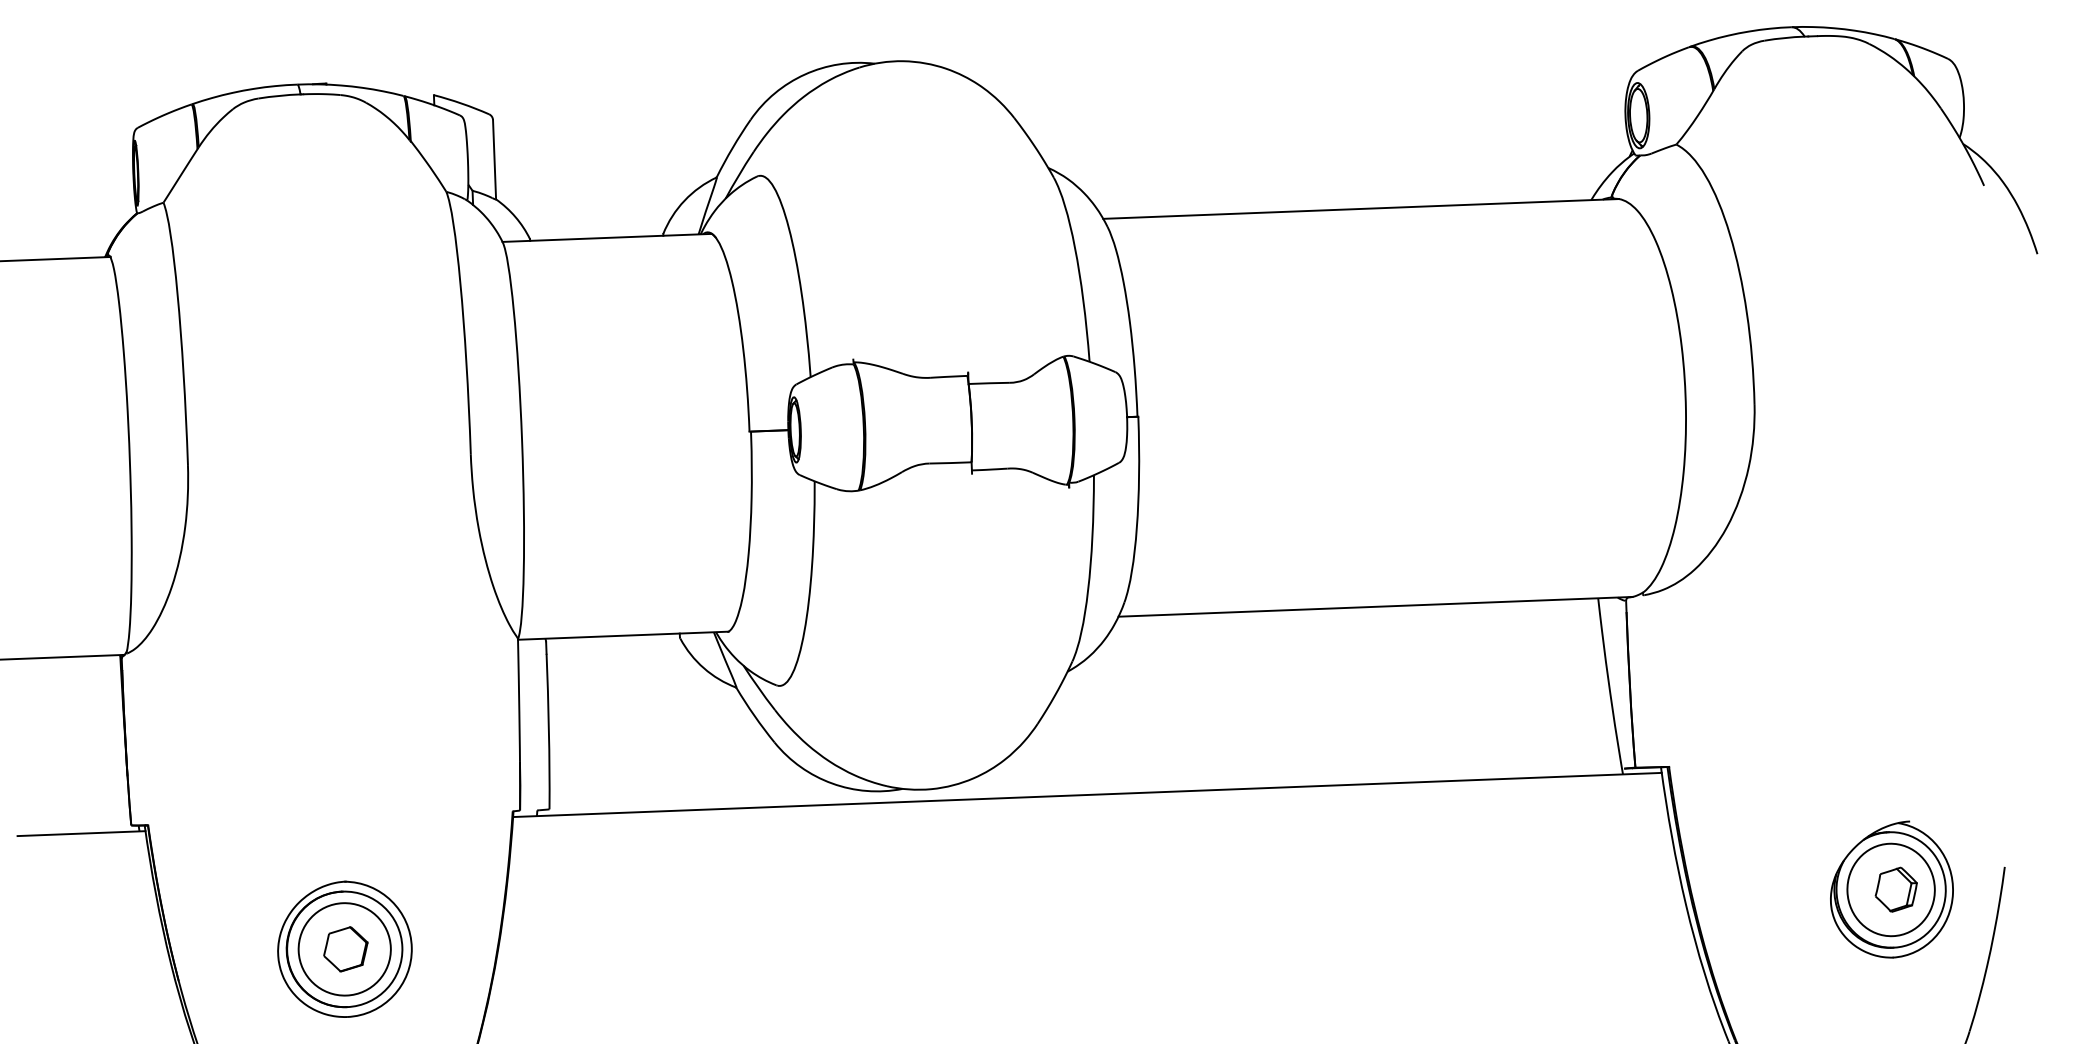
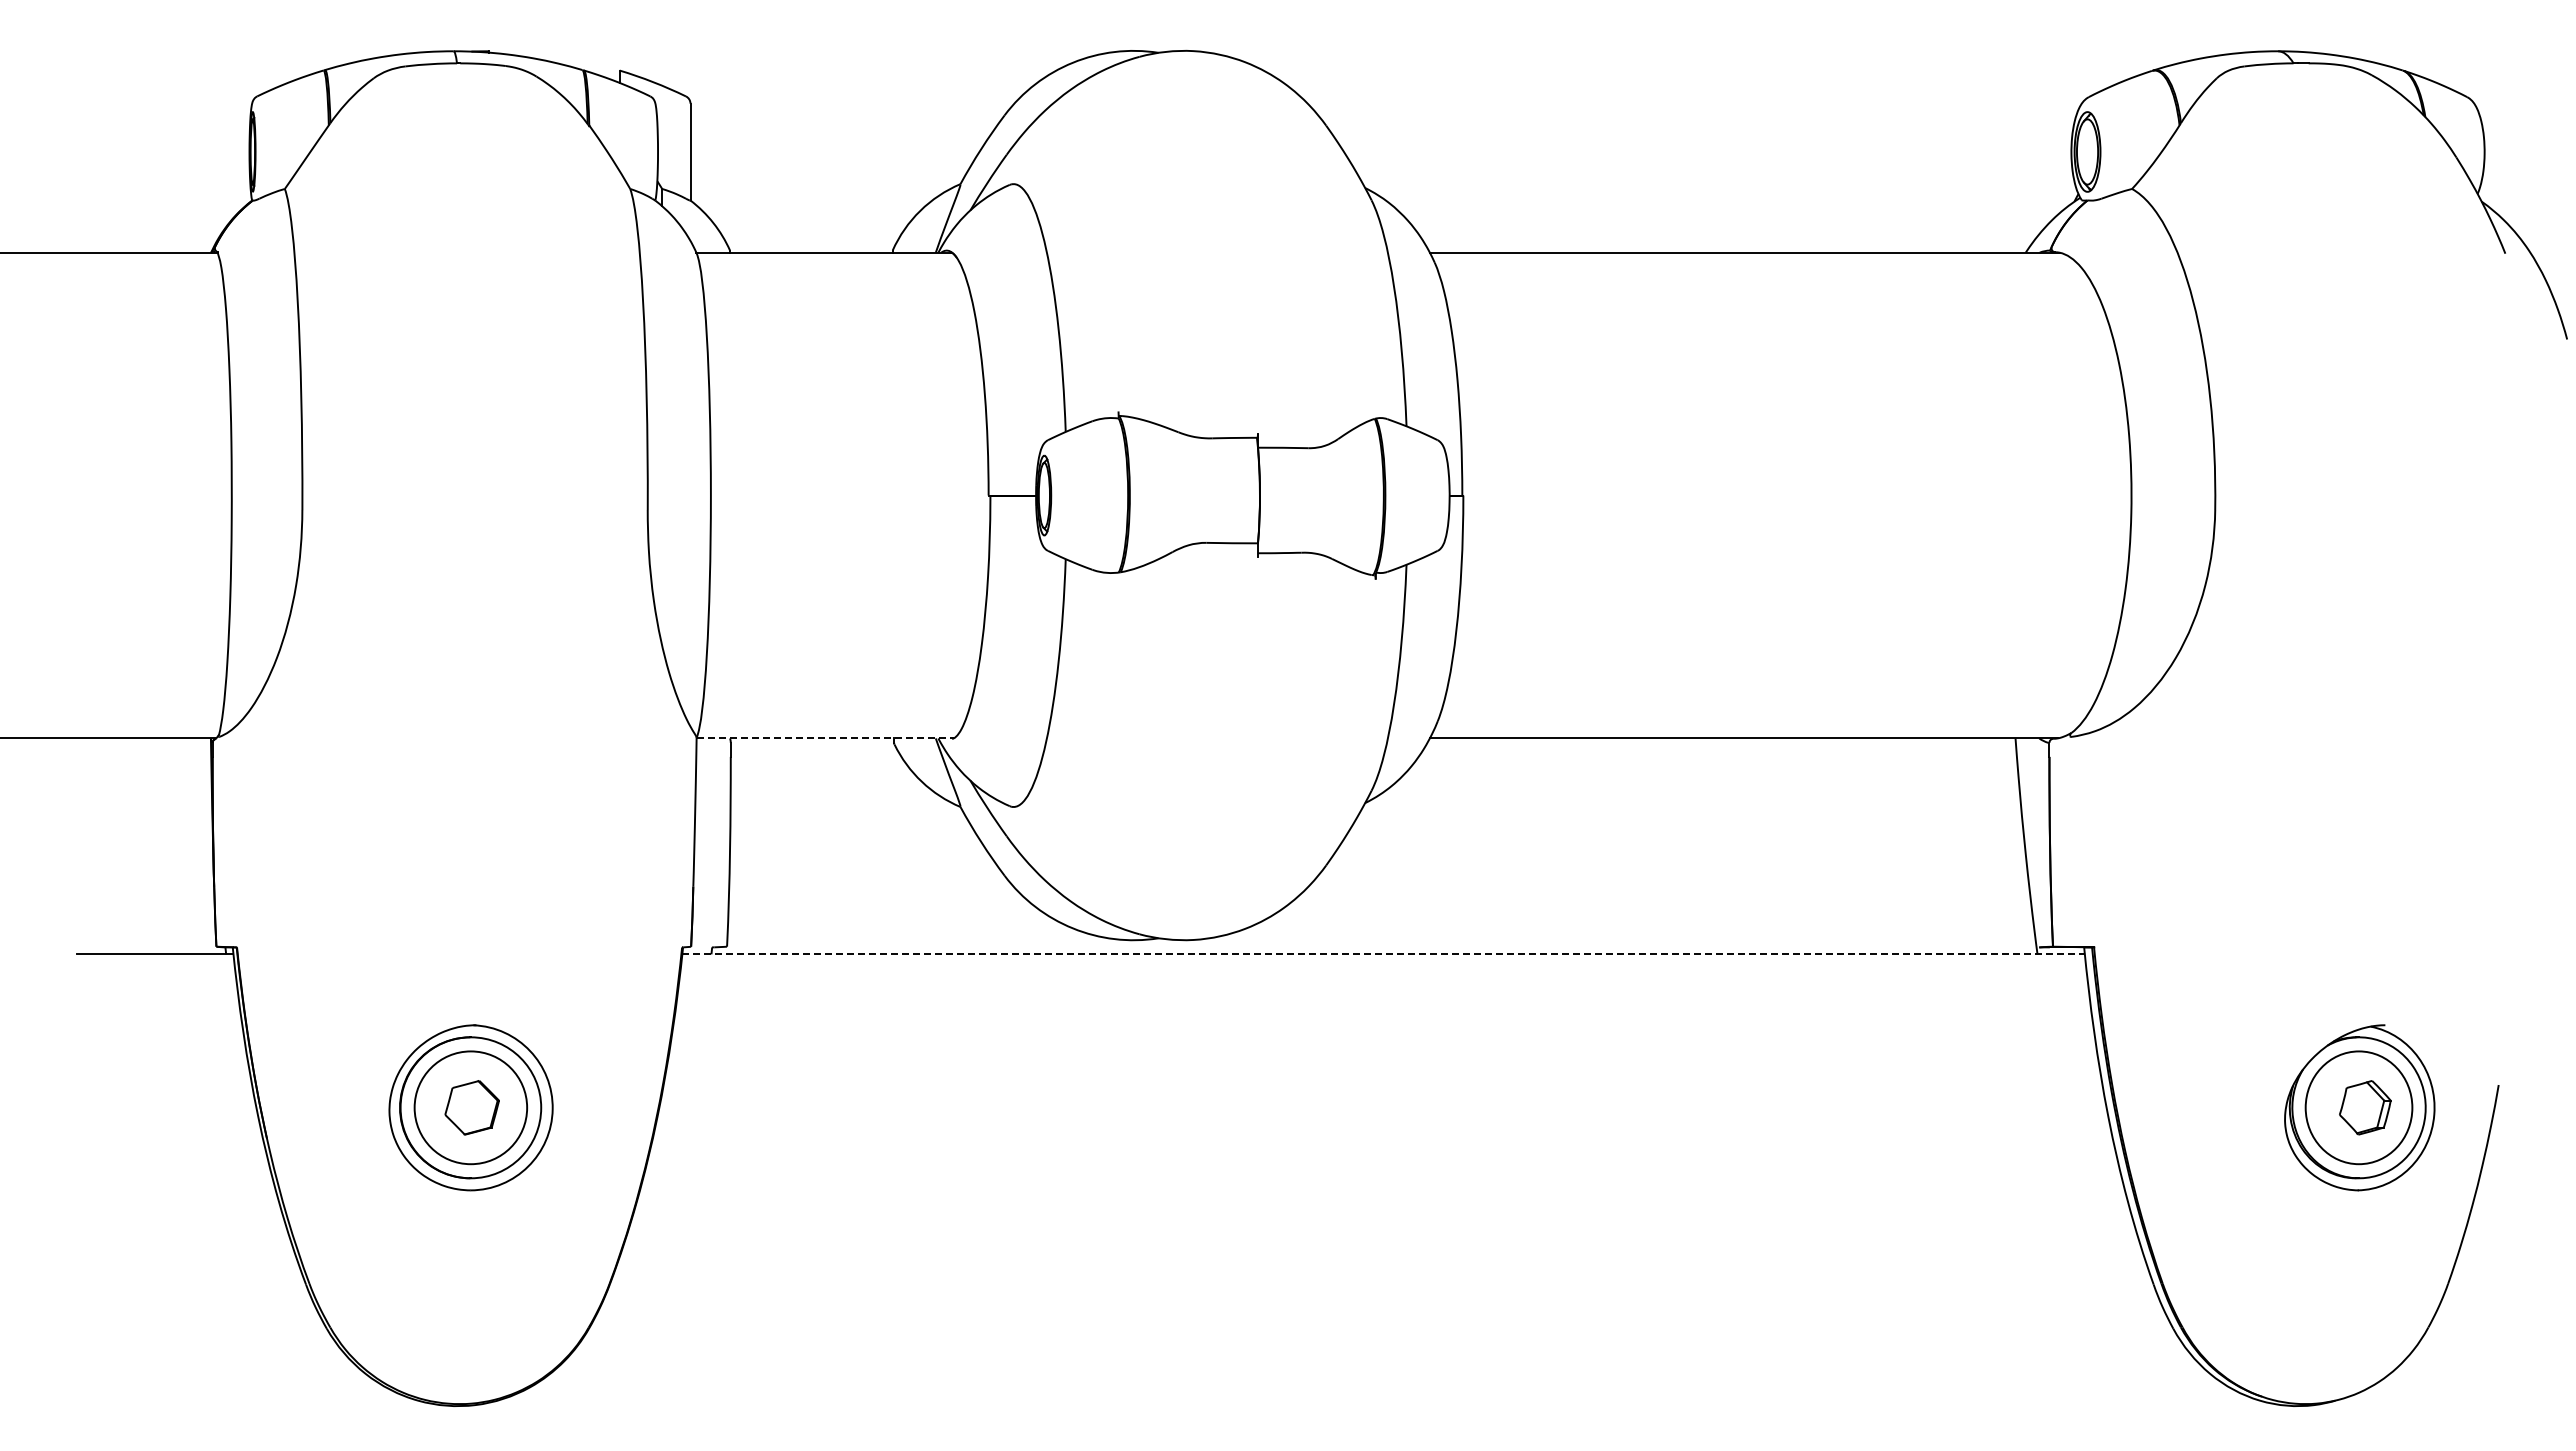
line: (623, 635) -> (825, 738), solid -> dashed
line: (1088, 795) -> (1384, 954), solid -> dashed

